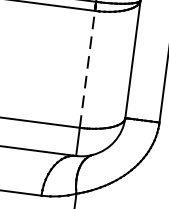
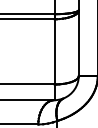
line: (87, 68) -> (54, 51), dashed -> solid

